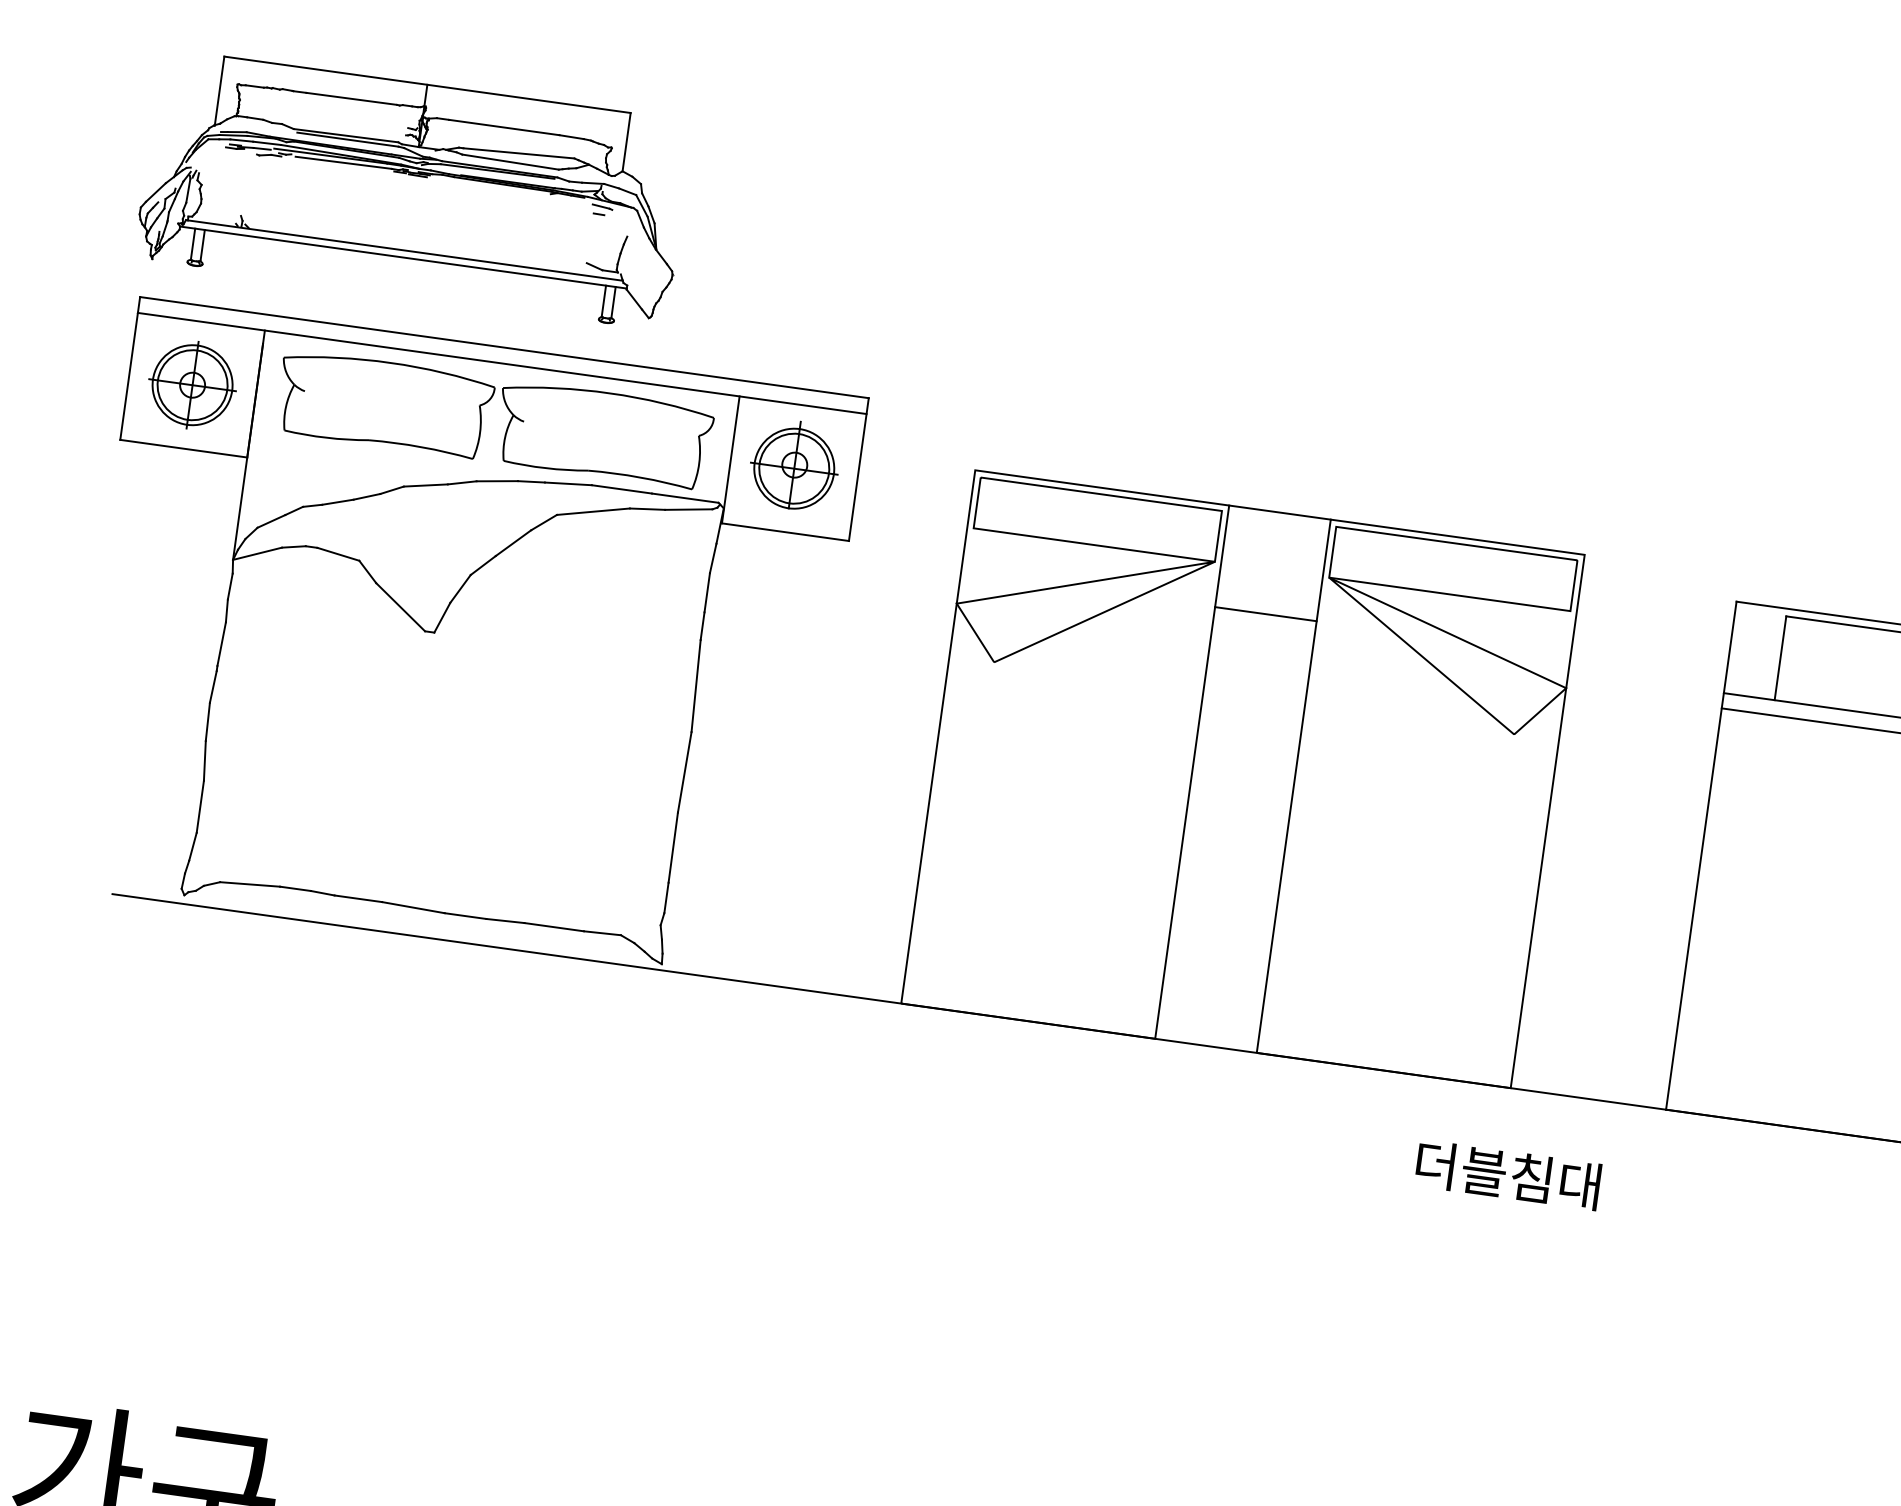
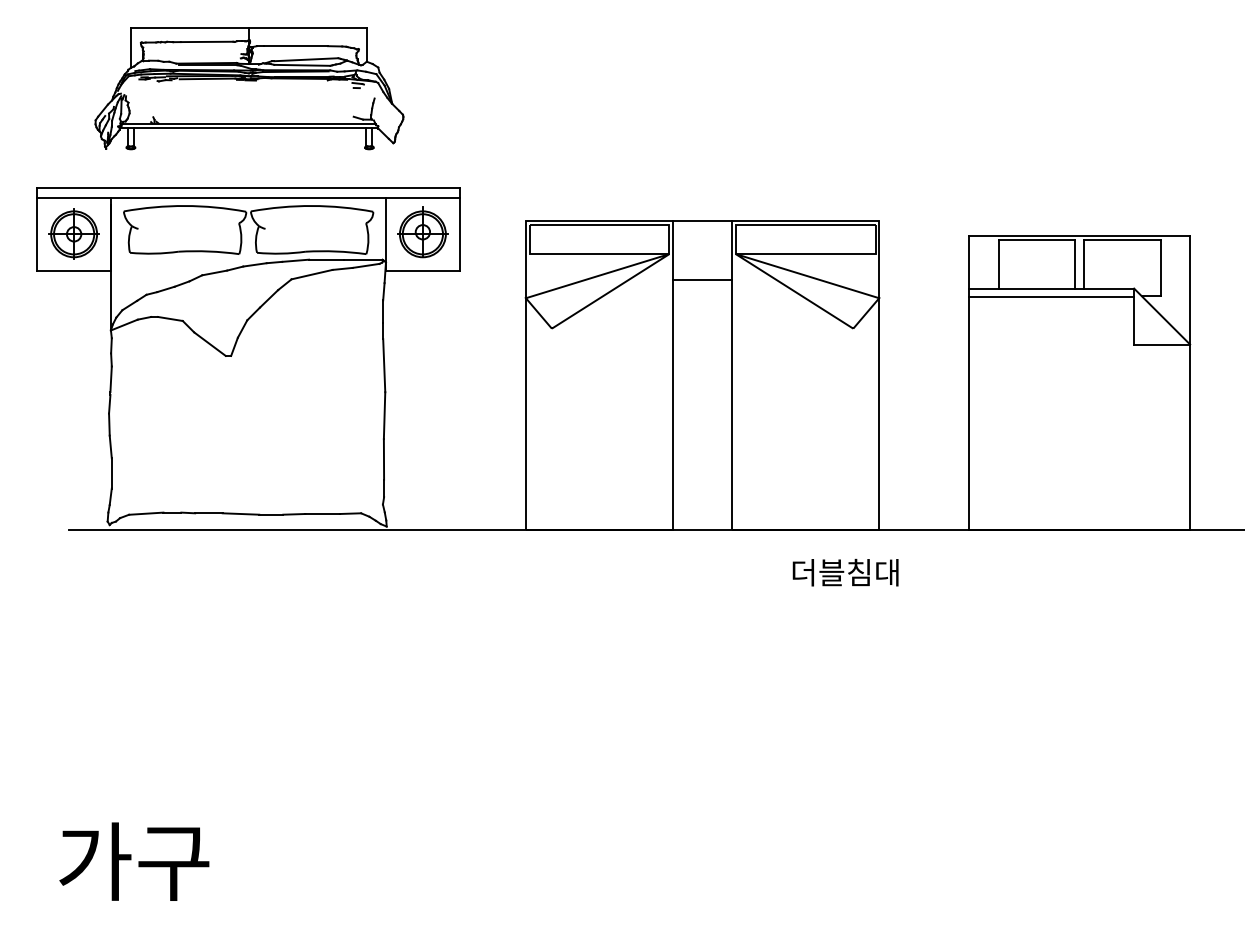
part: (413, 189) -> (249, 88), moved
text: (1507, 1174) -> (845, 572), moved

